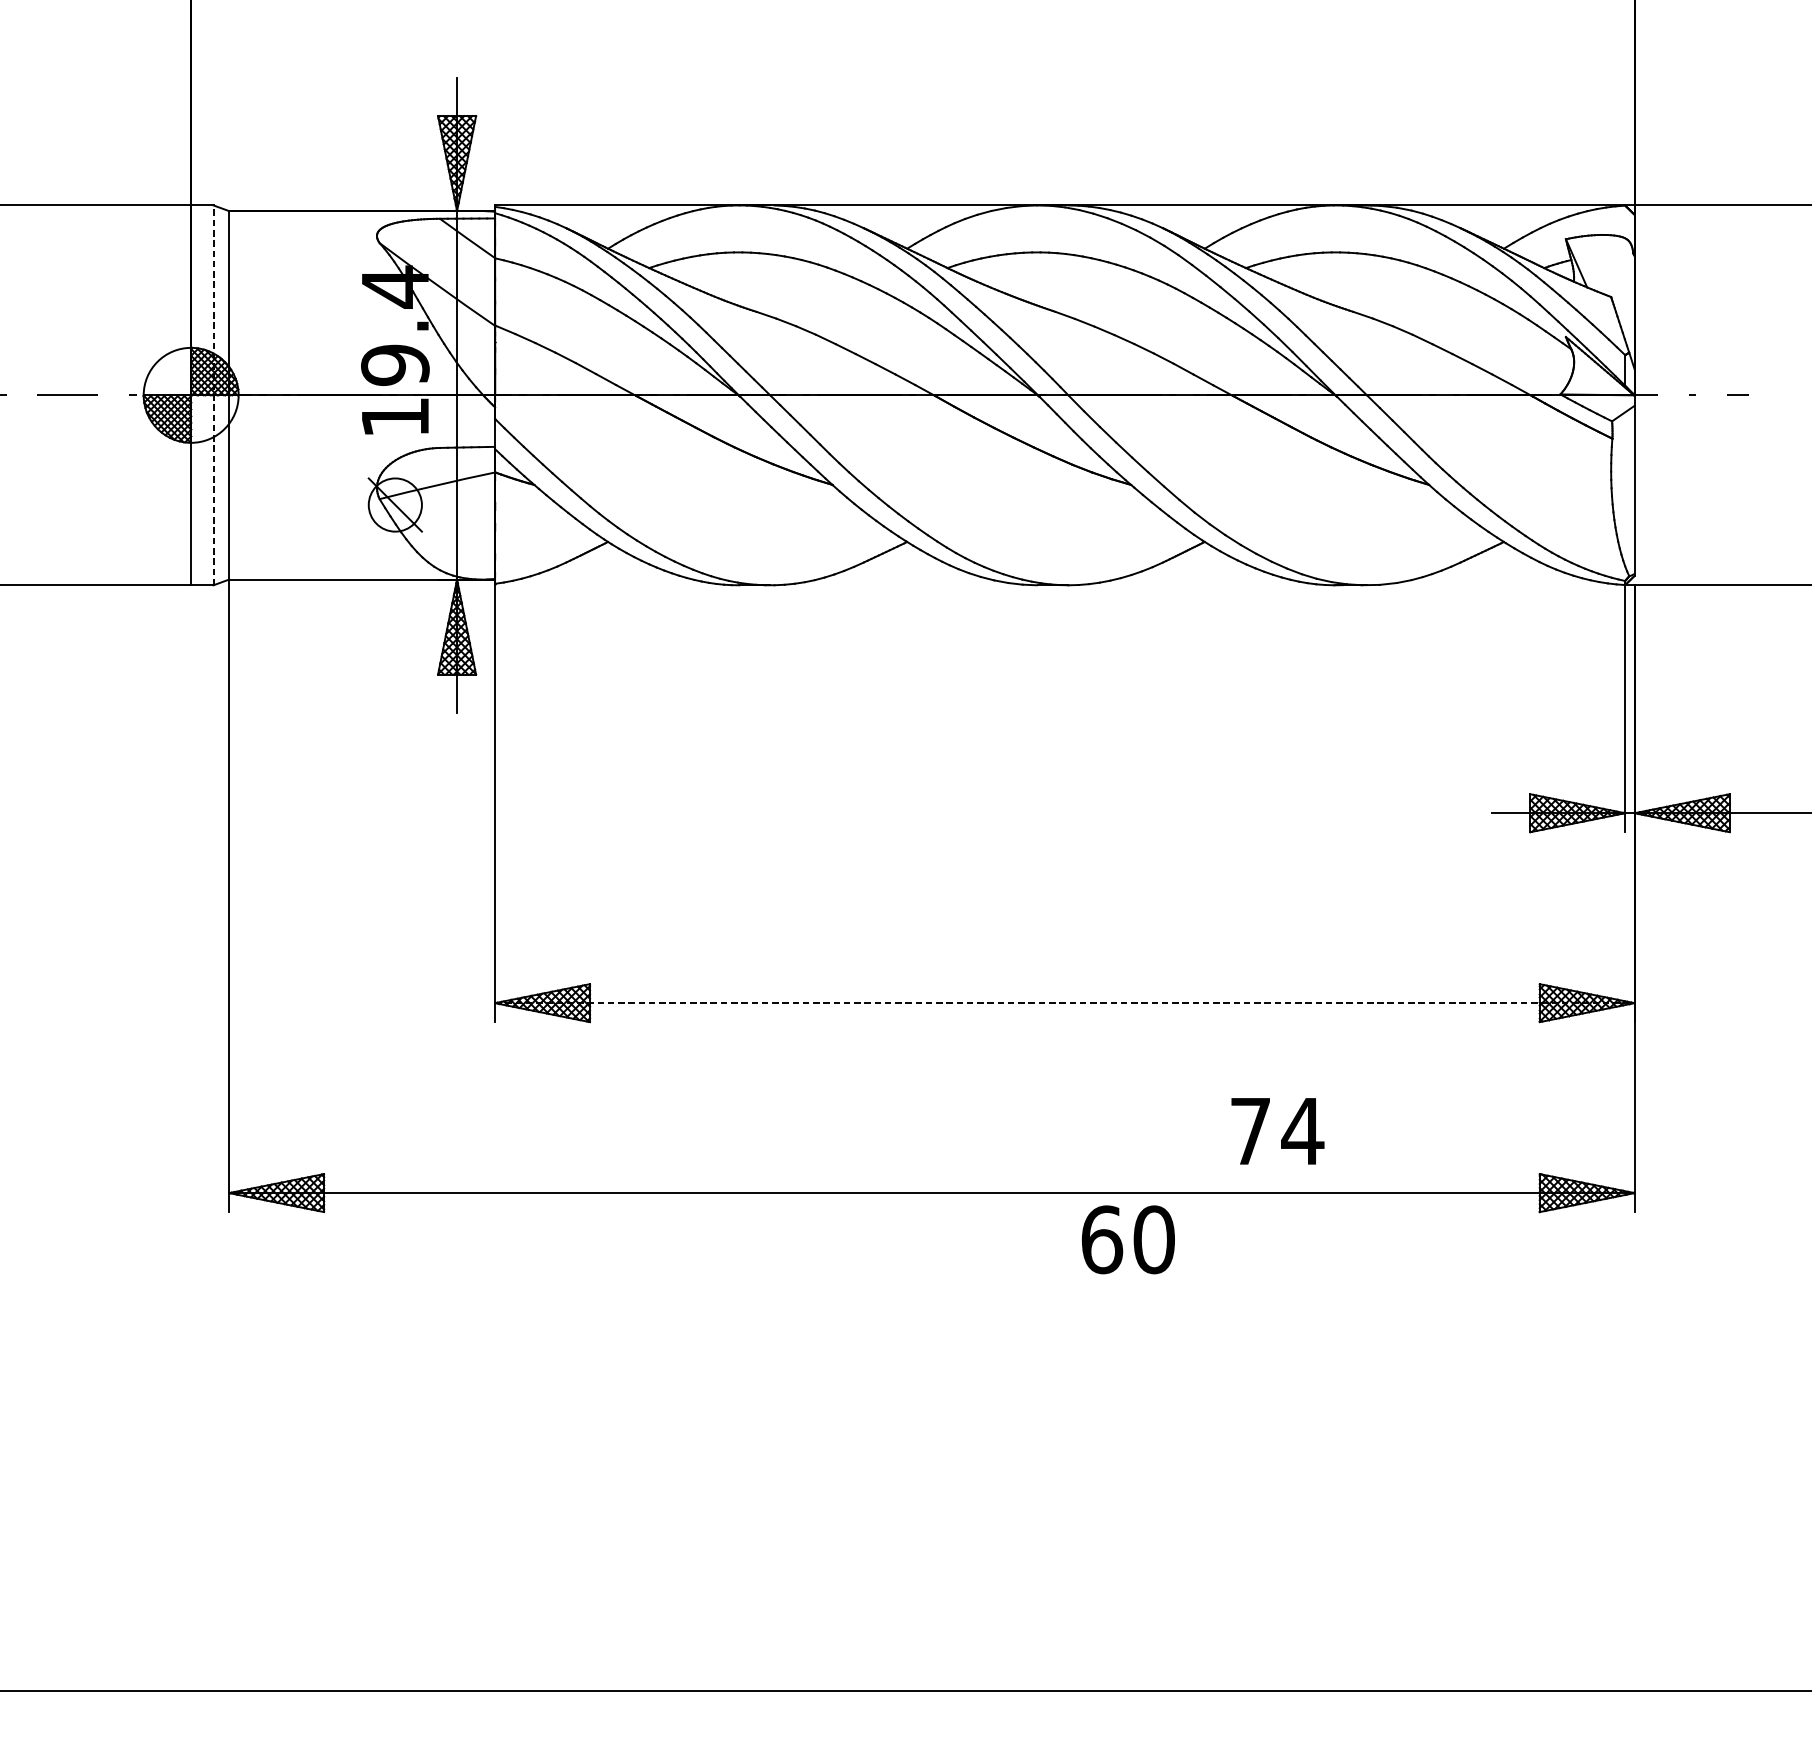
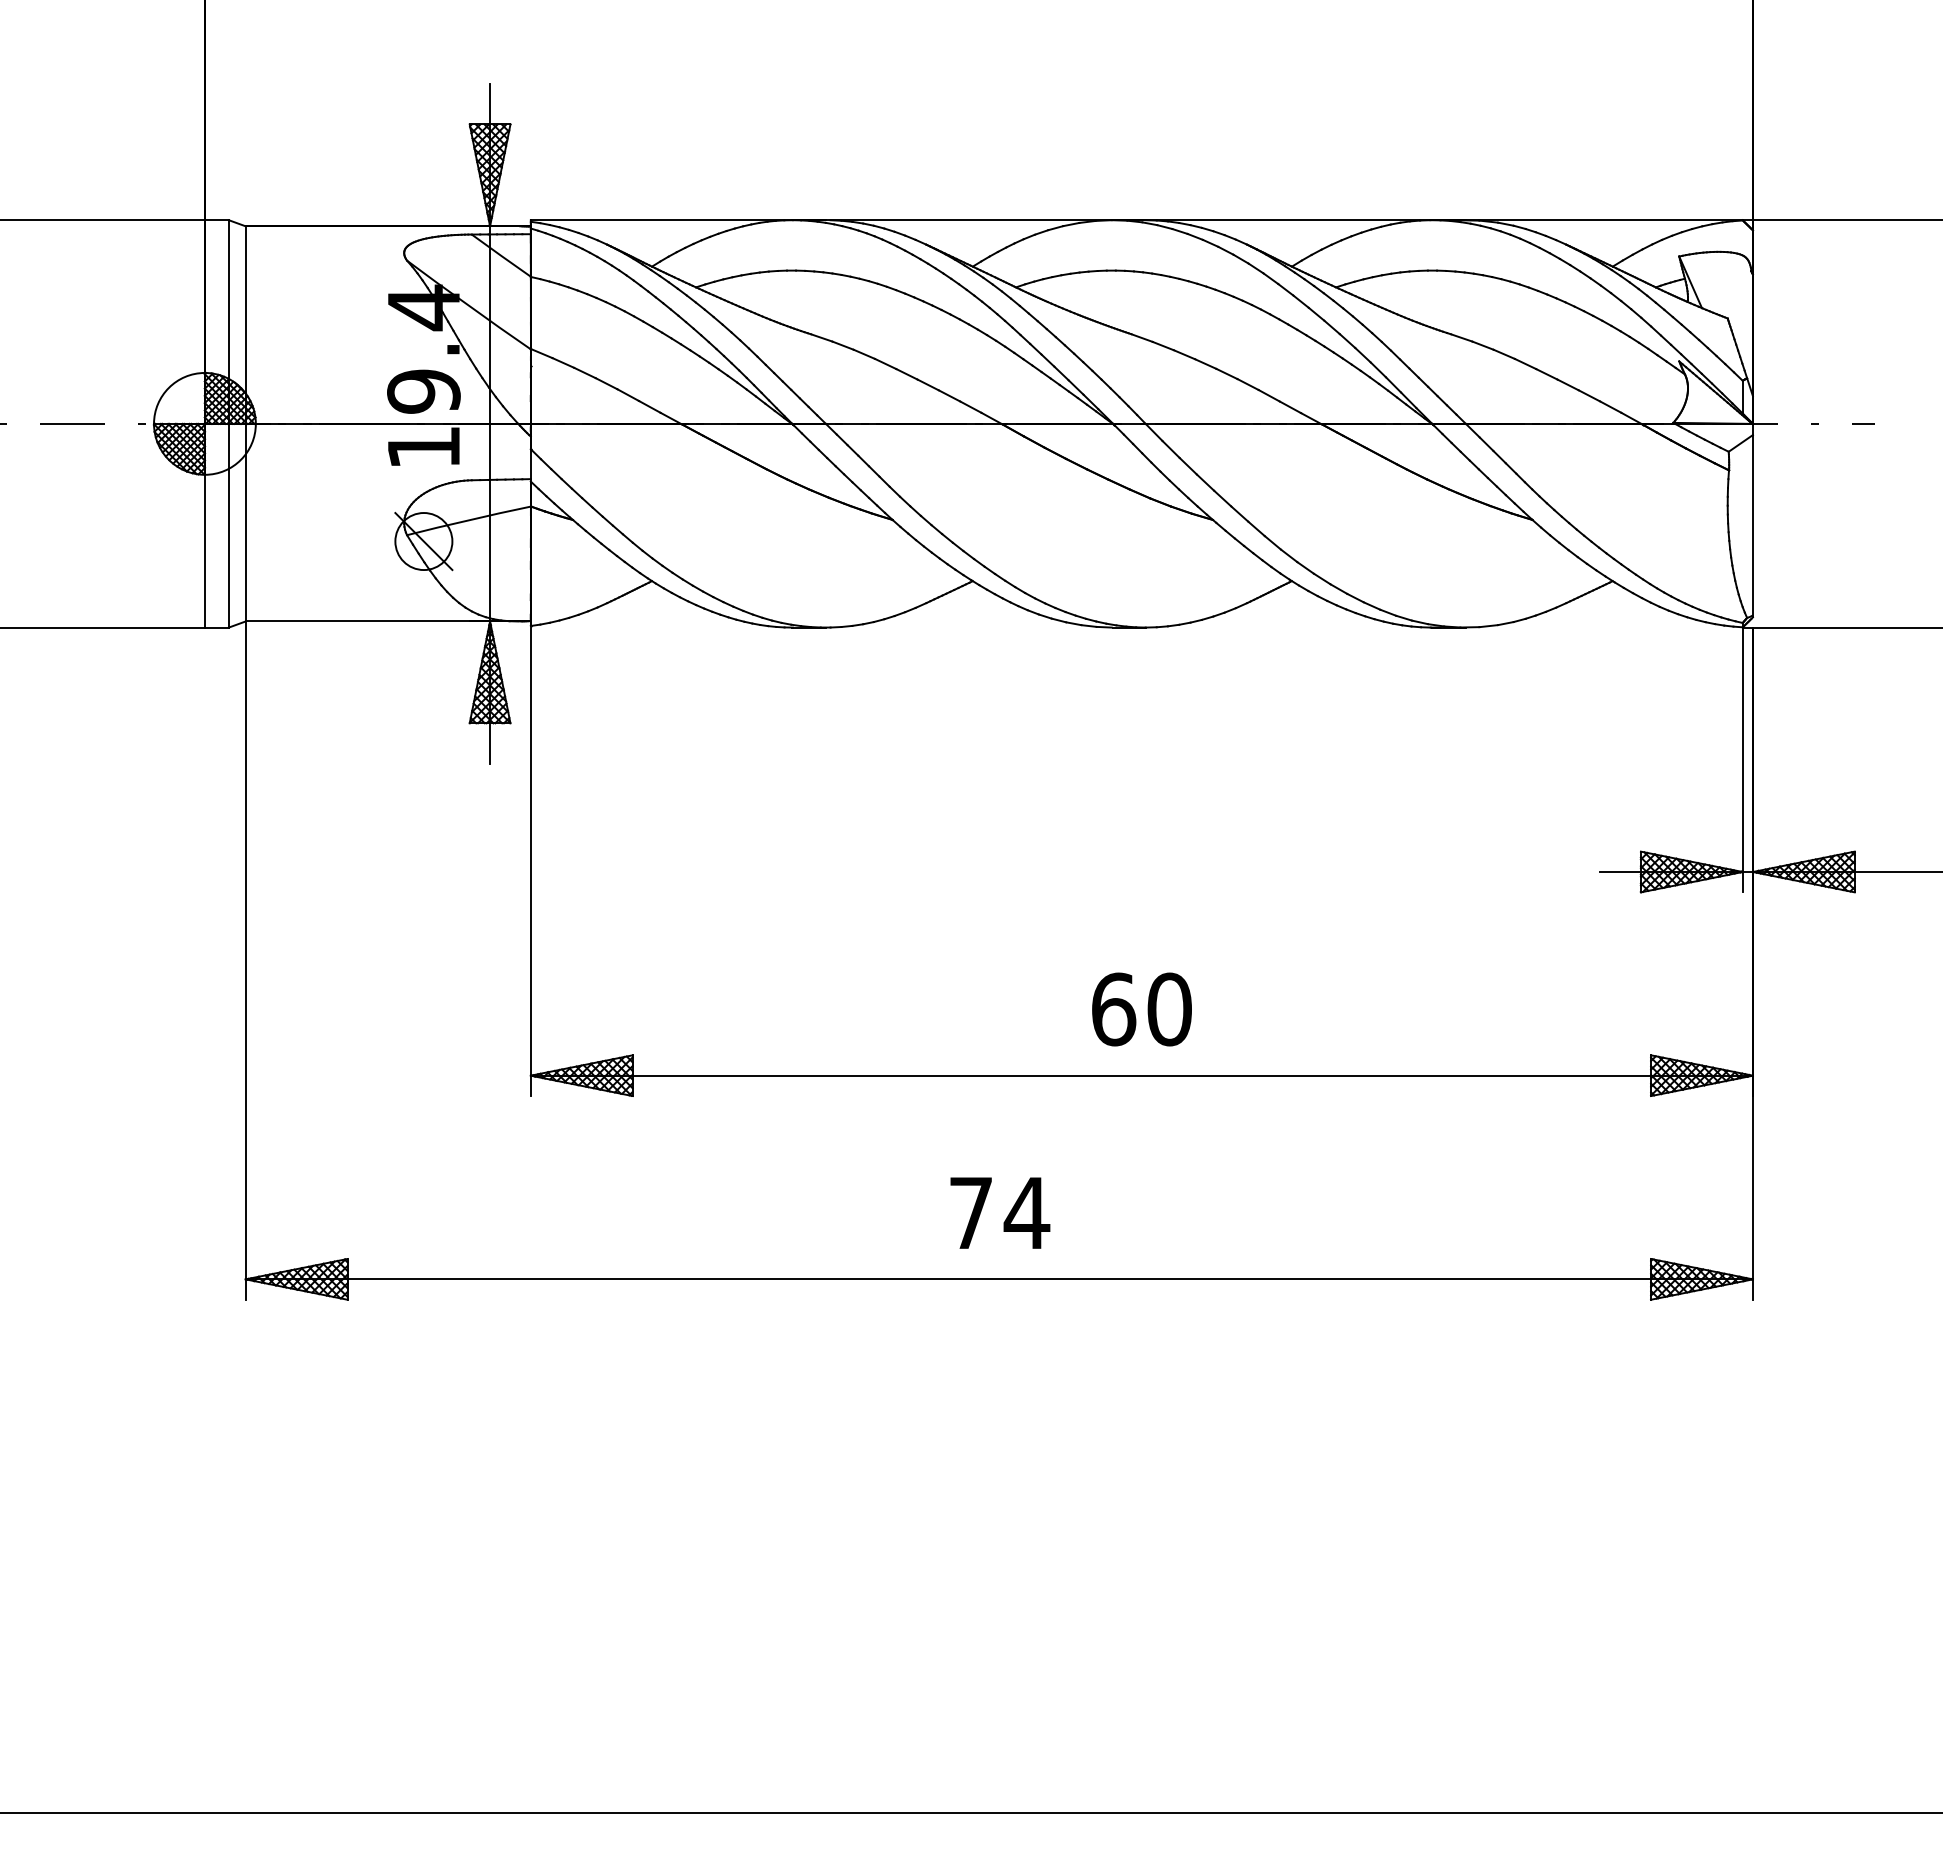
line: (213, 394) -> (228, 423), dashed -> solid
line: (1065, 1002) -> (1142, 1075), dashed -> solid
text: (1278, 1130) -> (1000, 1212), moved
text: (1127, 1239) -> (1141, 1009), moved

